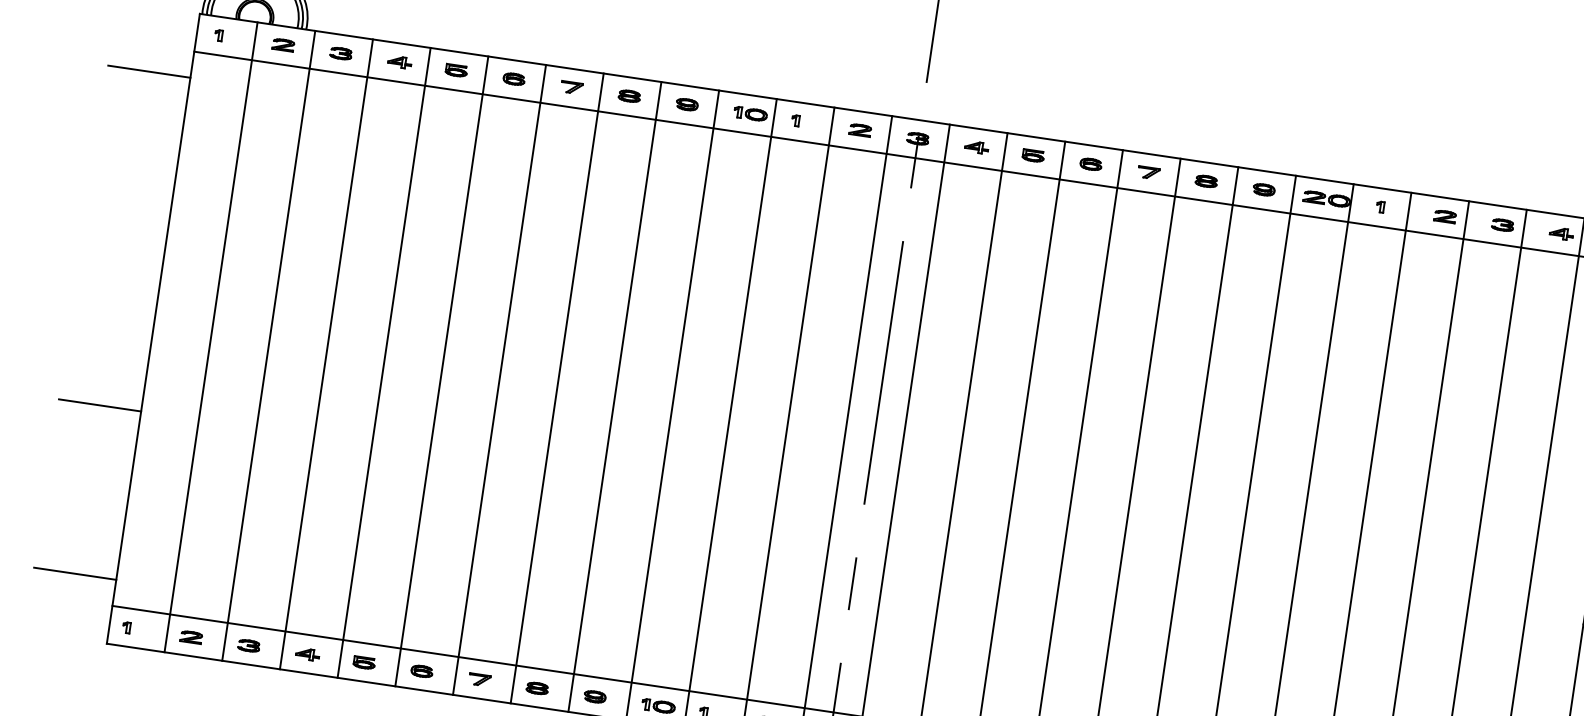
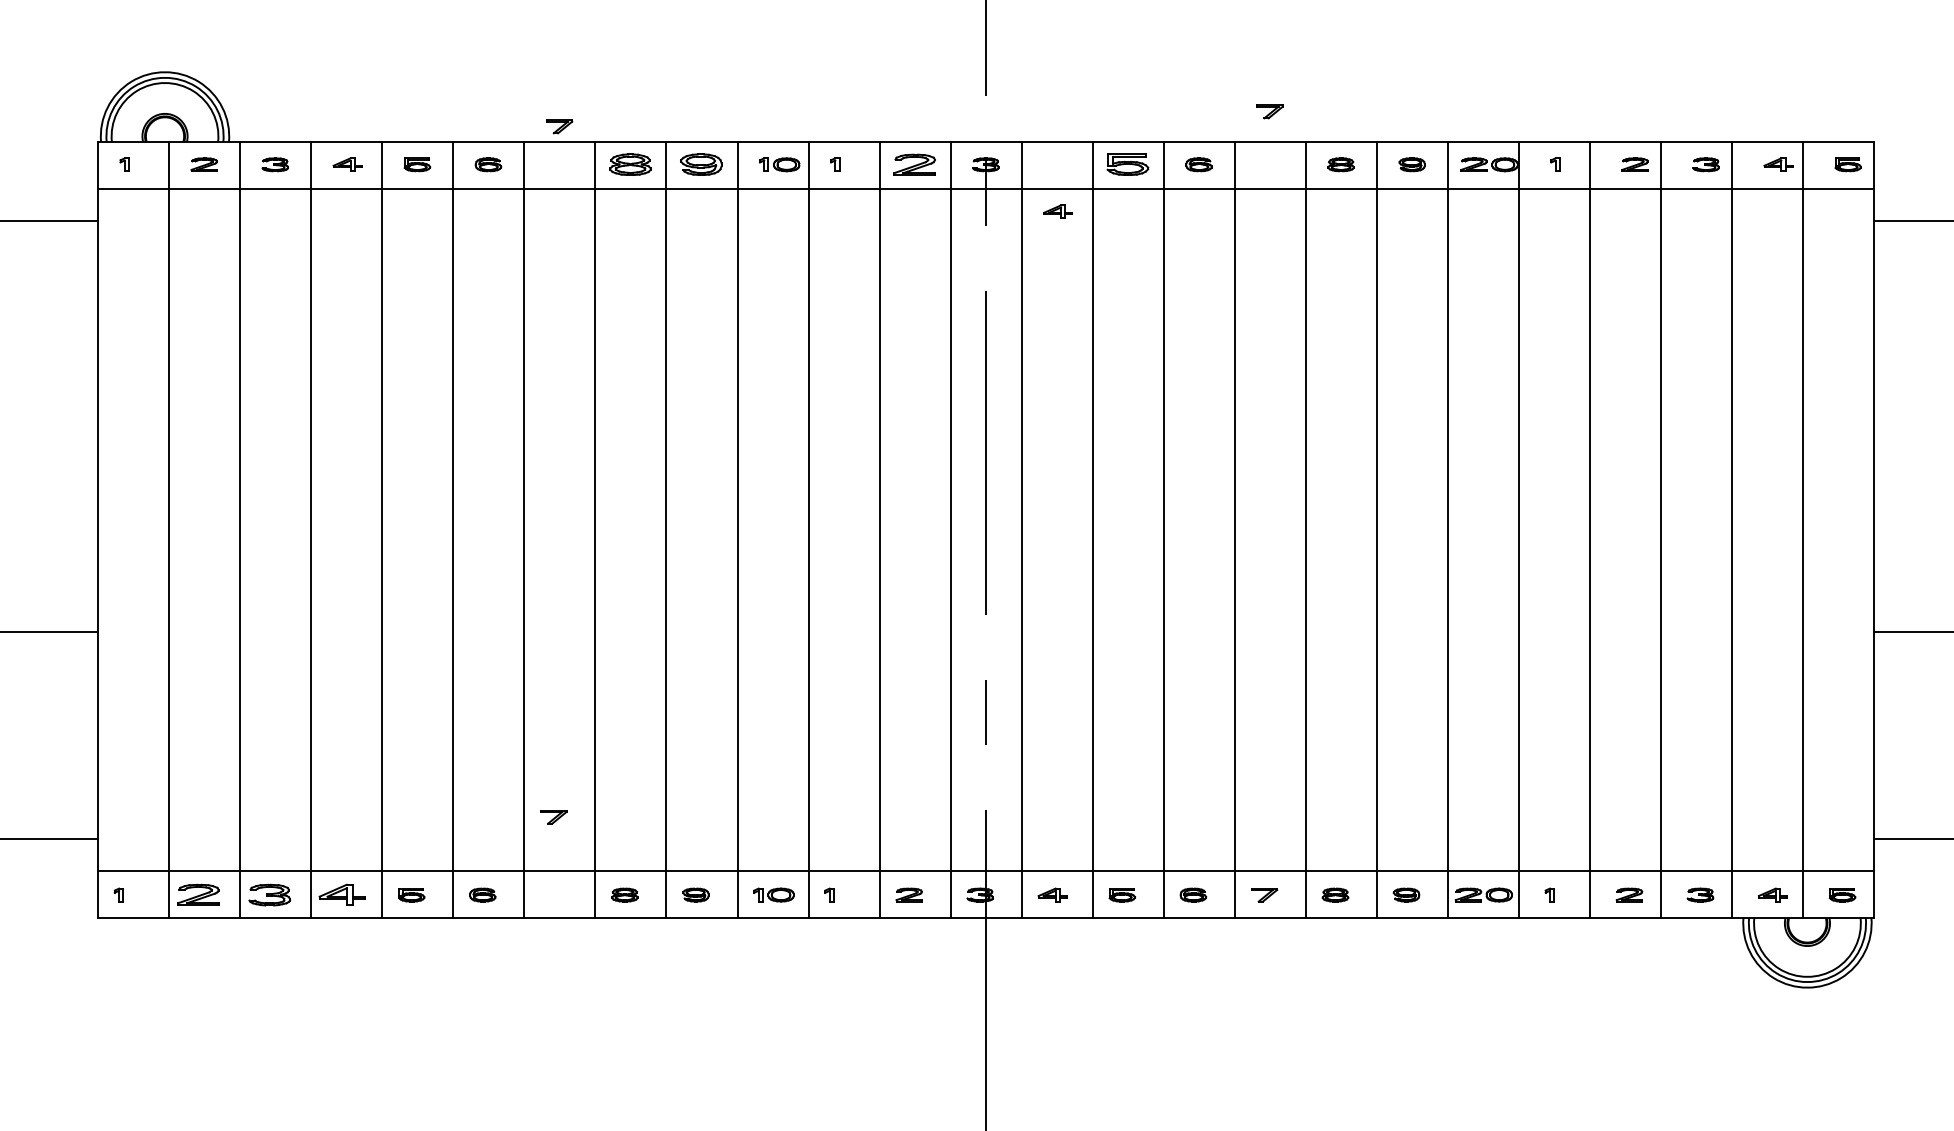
part: (571, 87) -> (559, 126), moved
part: (629, 95) -> (630, 164), size x1.6
part: (687, 104) -> (701, 164), size x1.6
part: (860, 129) -> (914, 164), size x1.6
part: (976, 147) -> (1057, 211), moved
part: (1033, 155) -> (1127, 164), size x1.6
part: (1148, 172) -> (1269, 111), moved
part: (191, 636) -> (198, 894), size x1.6
part: (248, 645) -> (269, 894), size x1.6
part: (307, 653) -> (341, 894), size x1.6
part: (479, 680) -> (553, 817), moved

